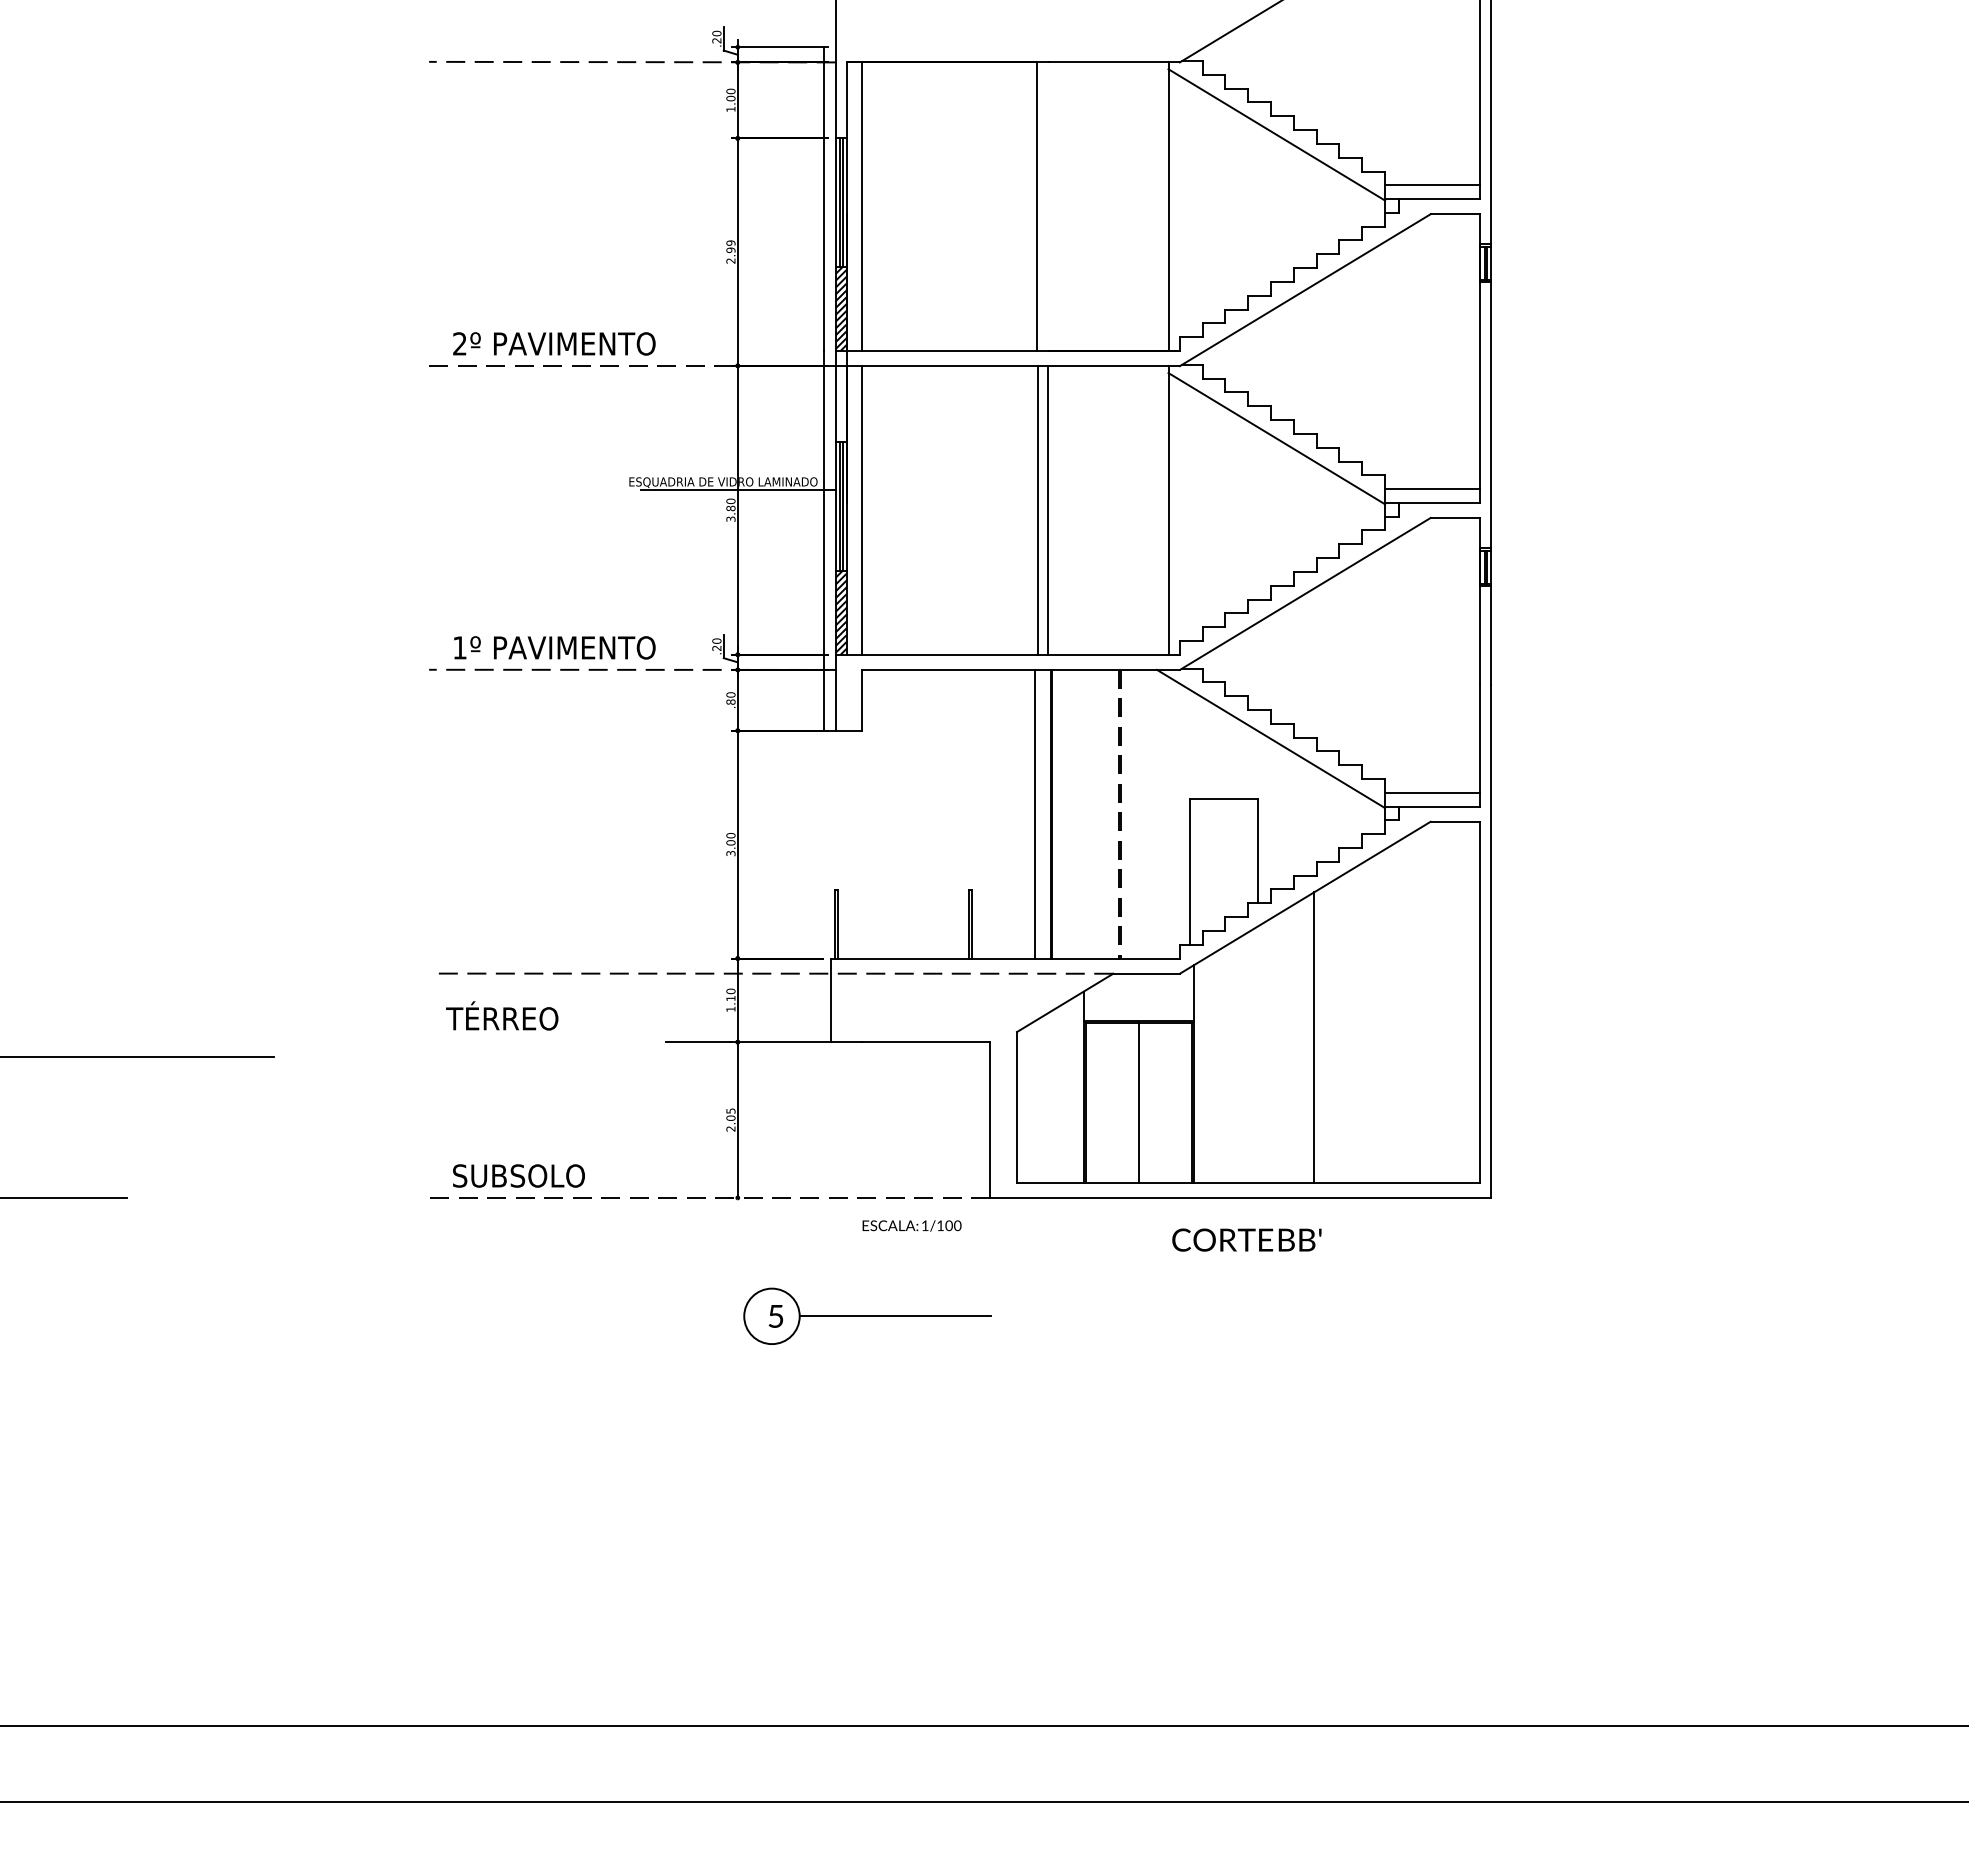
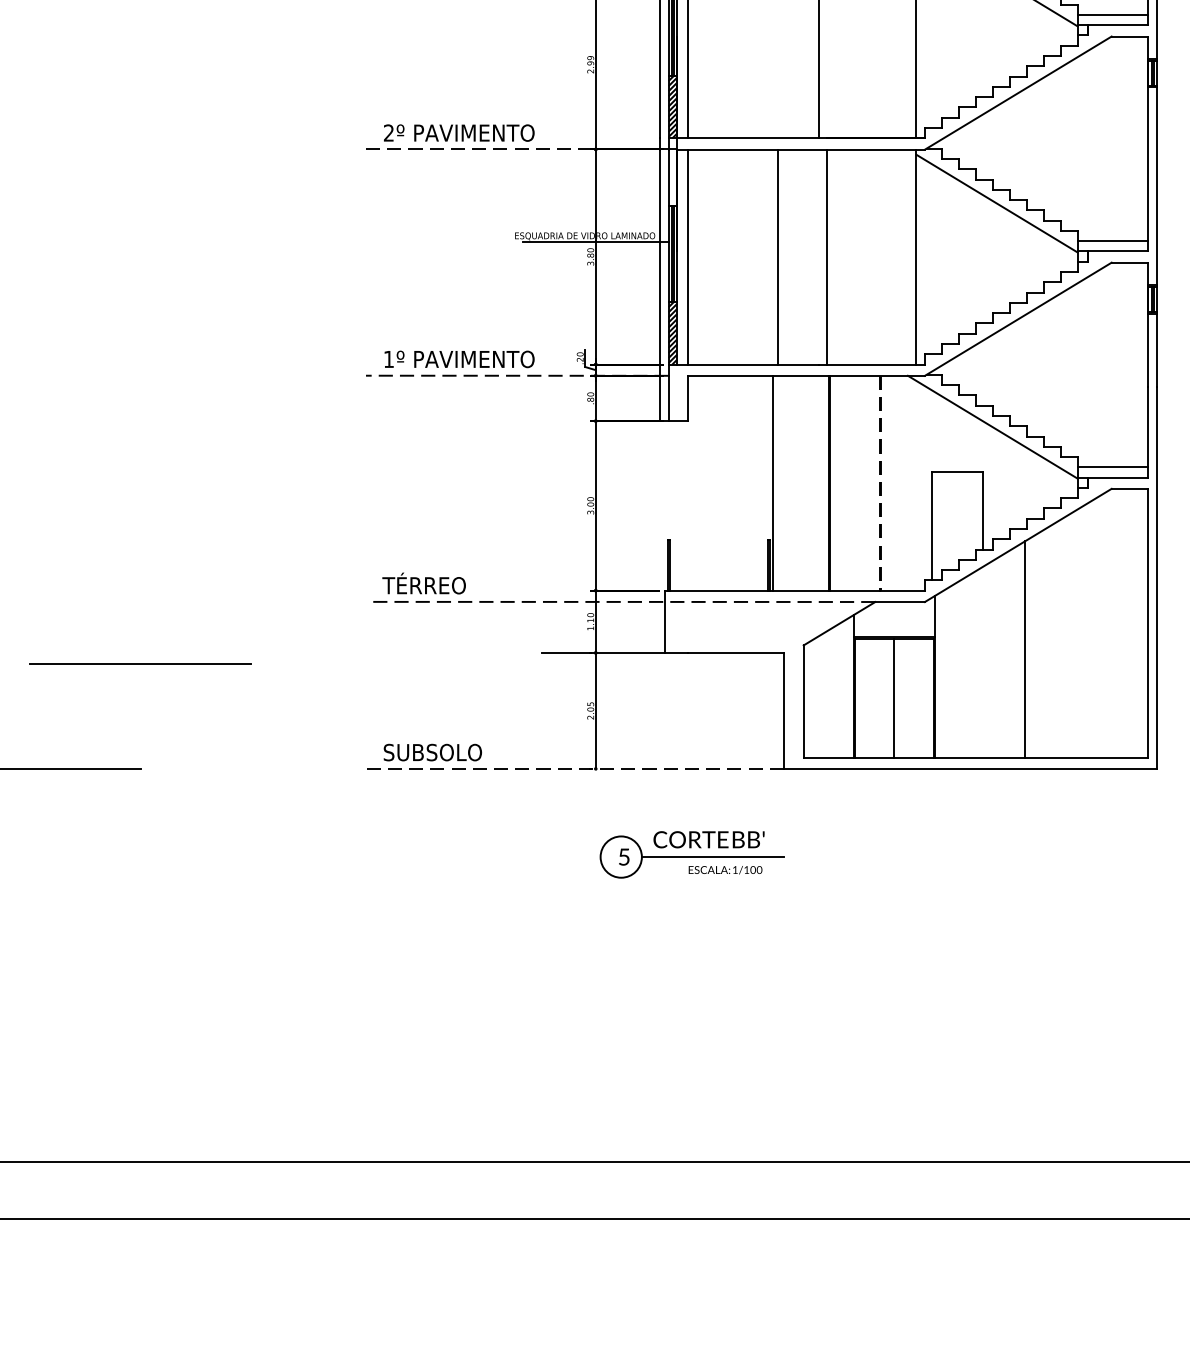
line: (1038, 510) -> (777, 257), moved
line: (1035, 813) -> (773, 482), moved
text: (502, 1015) -> (424, 583), moved
text: (911, 1225) -> (725, 869), moved
text: (1246, 1239) -> (708, 839), moved

